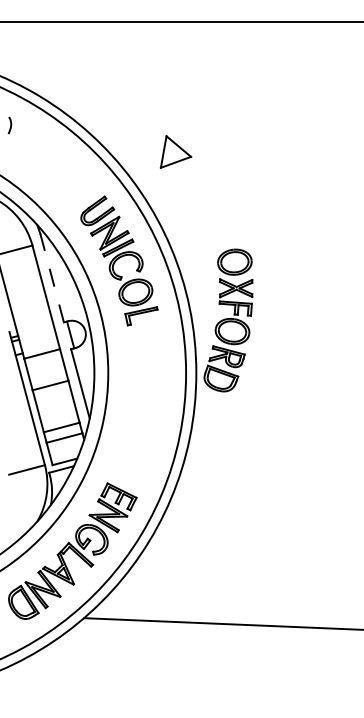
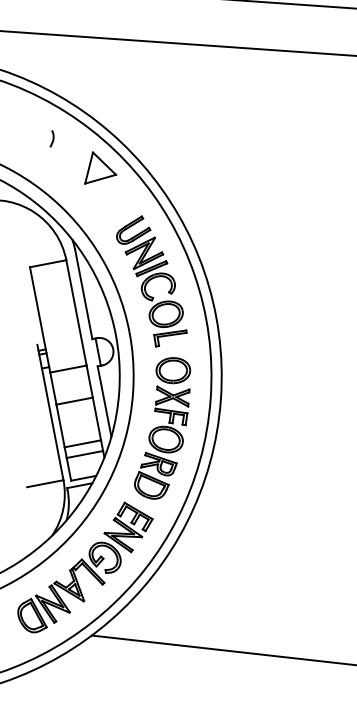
part: (175, 151) -> (100, 168), moved
line: (52, 278) -> (84, 294), dashed -> solid
part: (228, 320) -> (162, 428), moved

